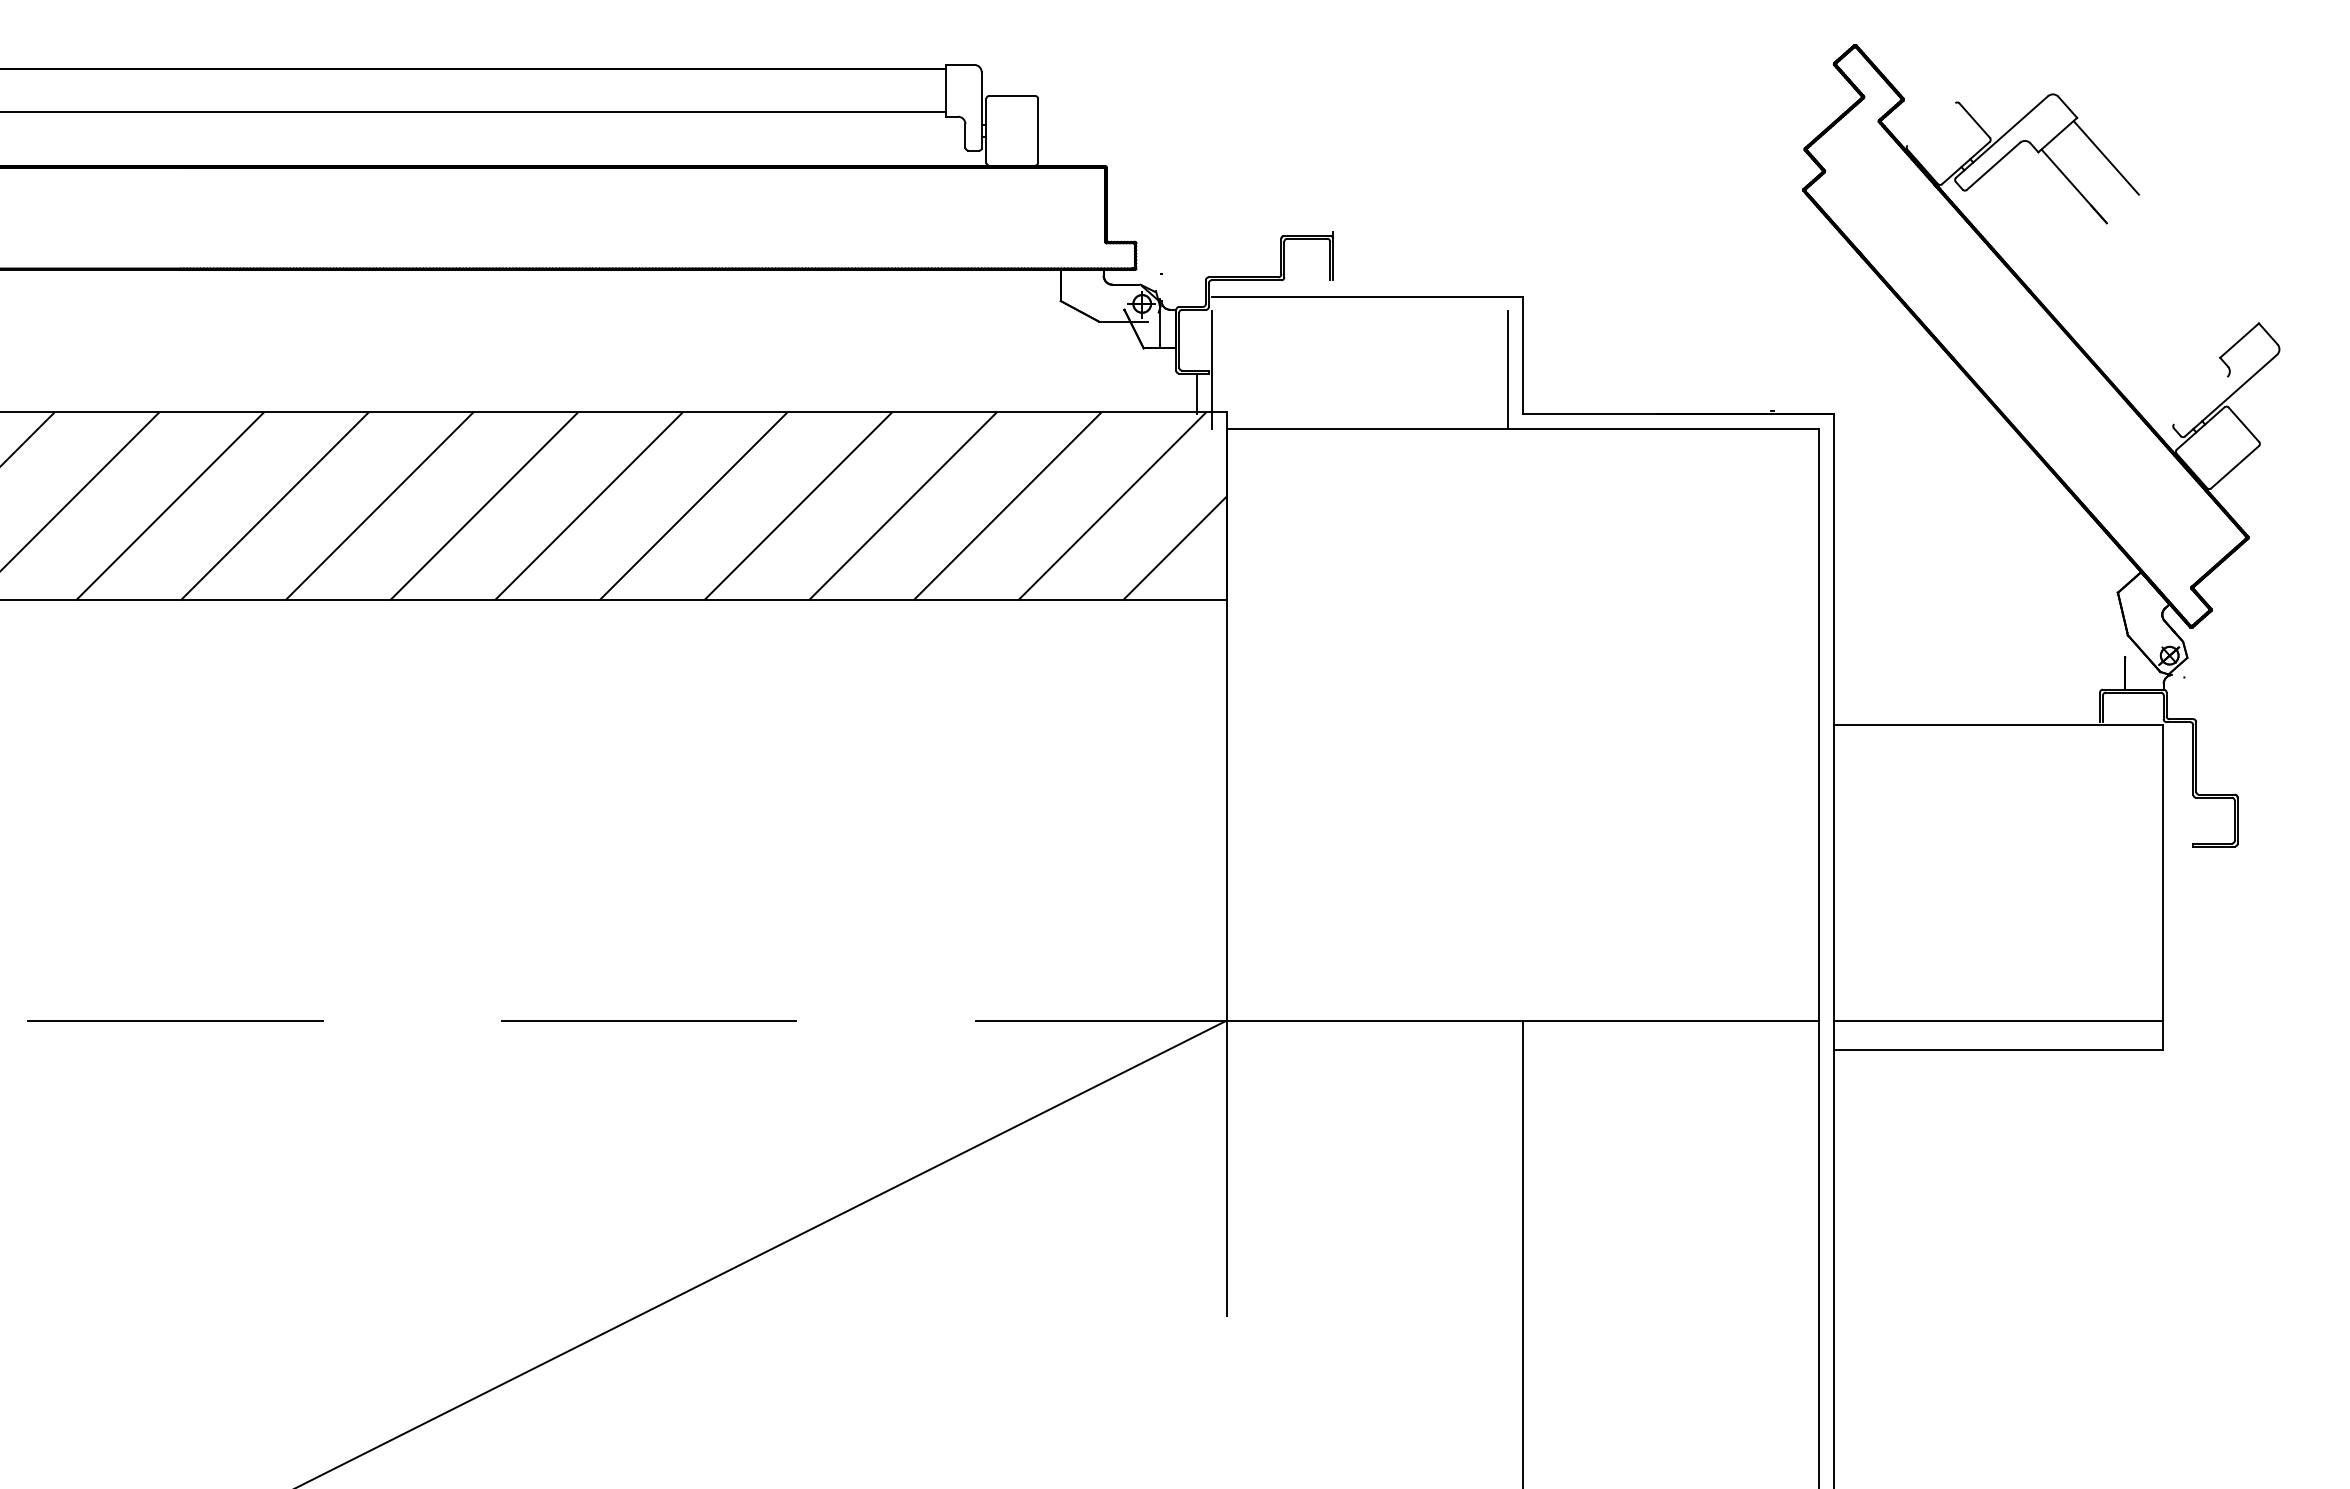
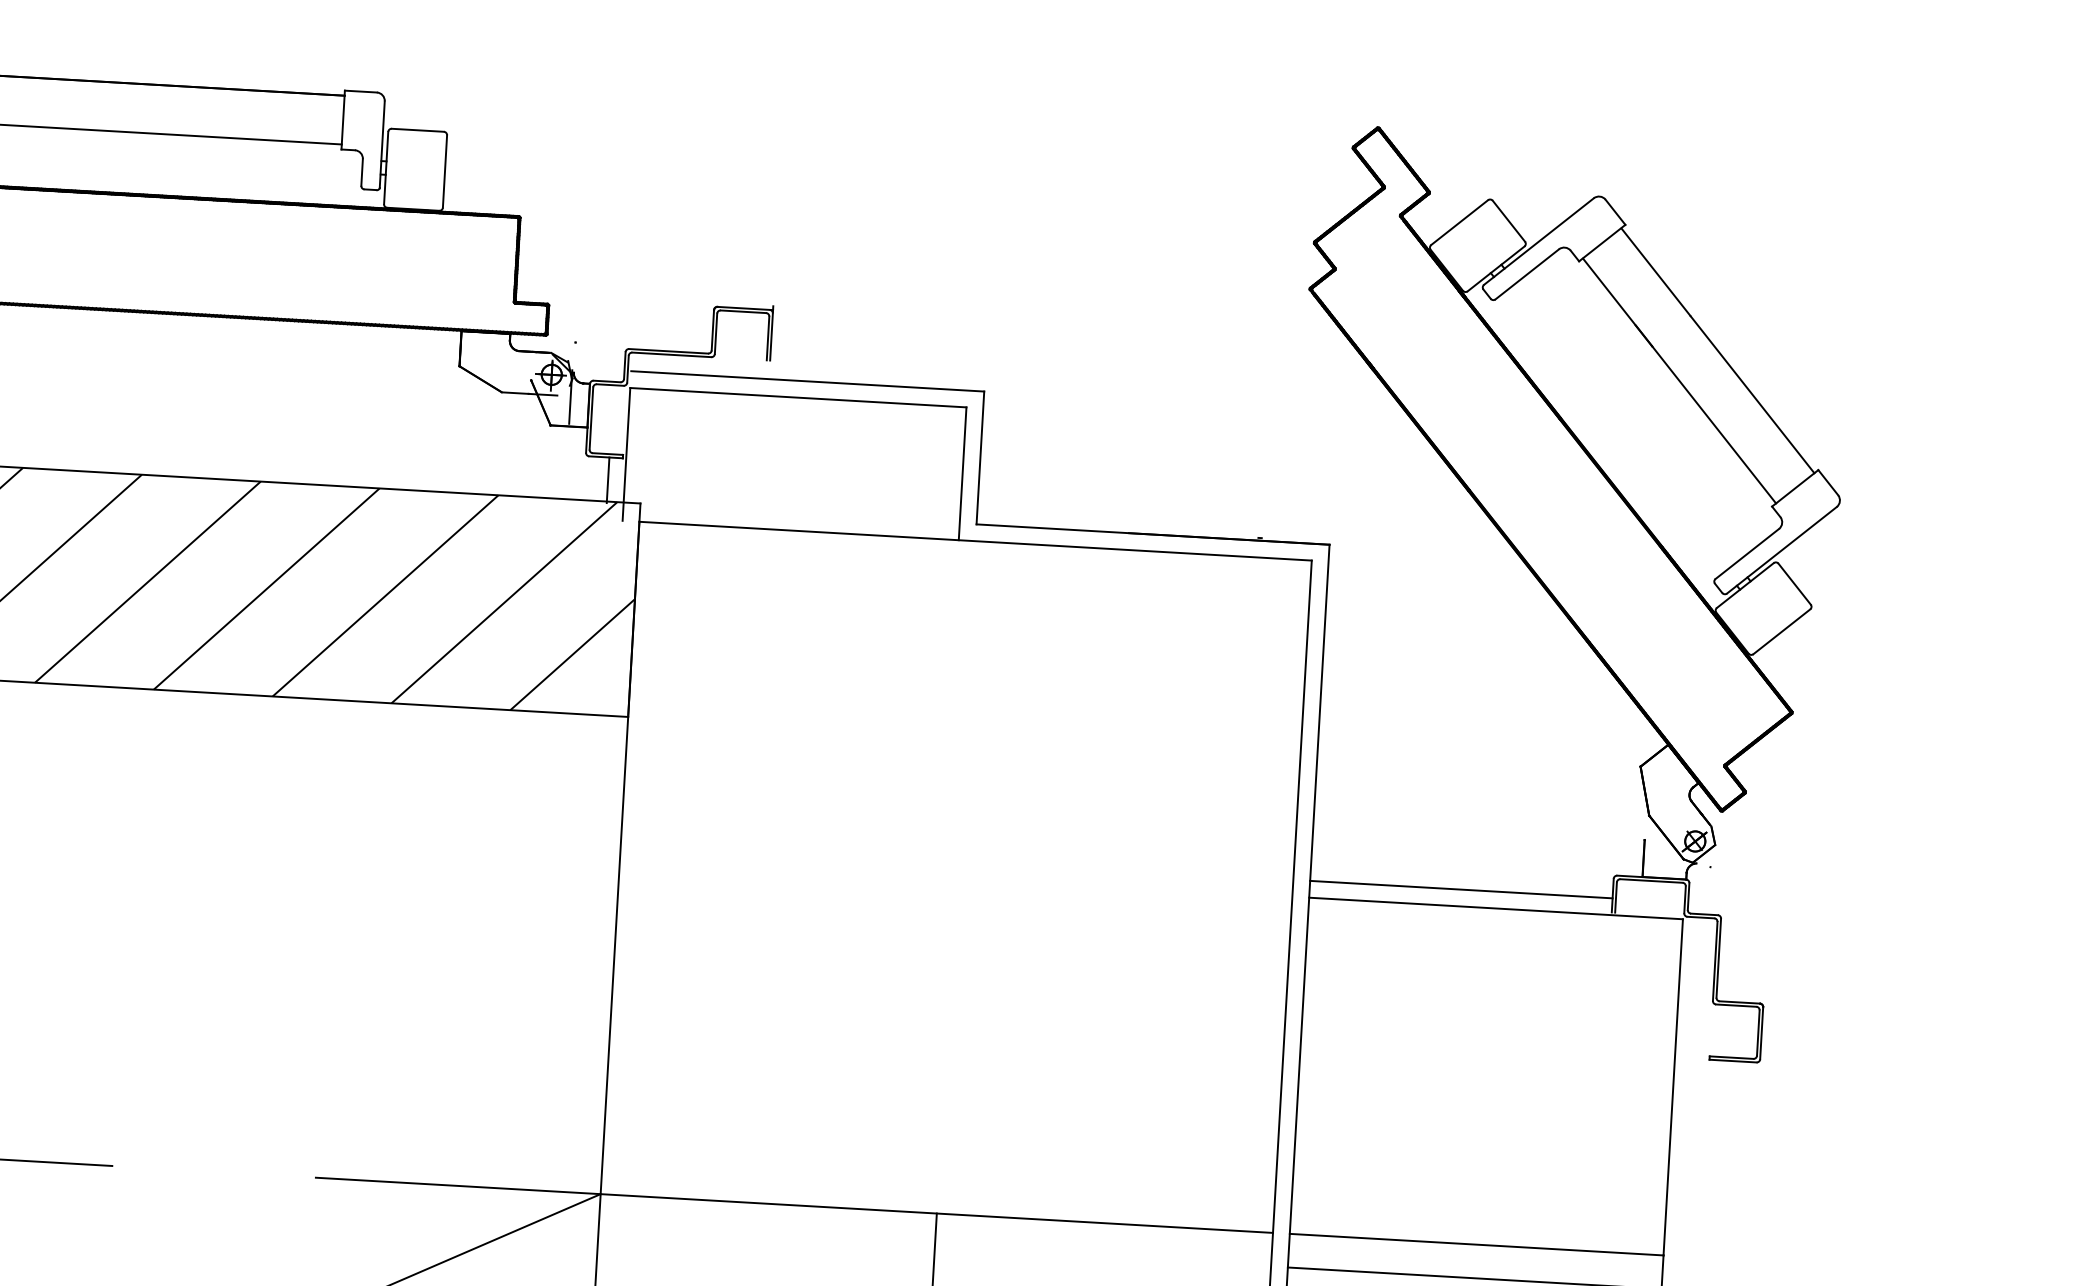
line: (1931, 124) -> (1459, 222), added
line: (2196, 260) -> (1751, 394), added
line: (2164, 288) -> (1713, 424), added
line: (1359, 311) -> (797, 397), added
line: (2200, 400) -> (1746, 553), added
line: (1966, 709) -> (1461, 889), added

